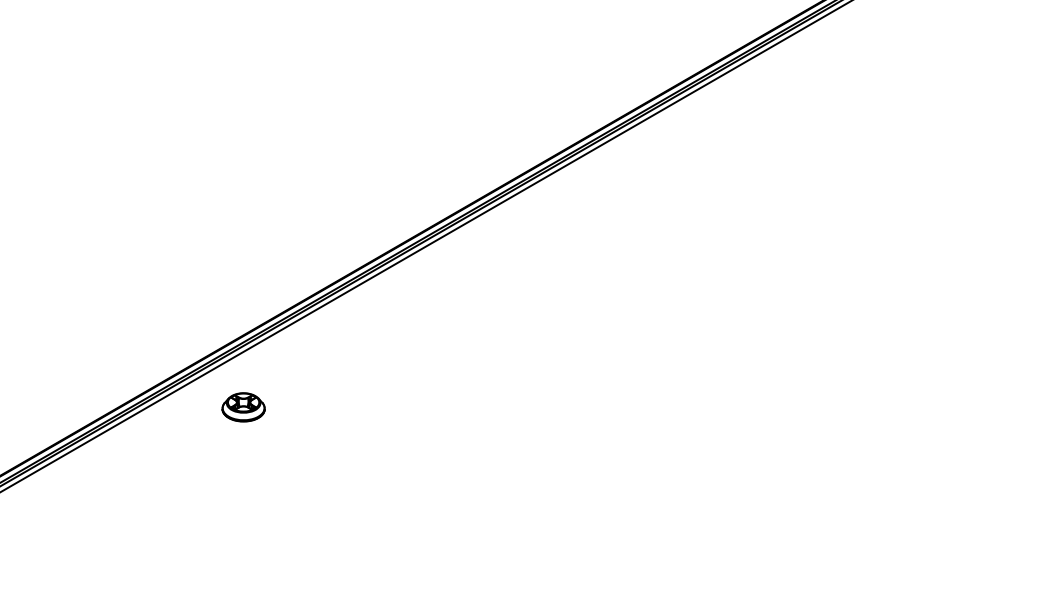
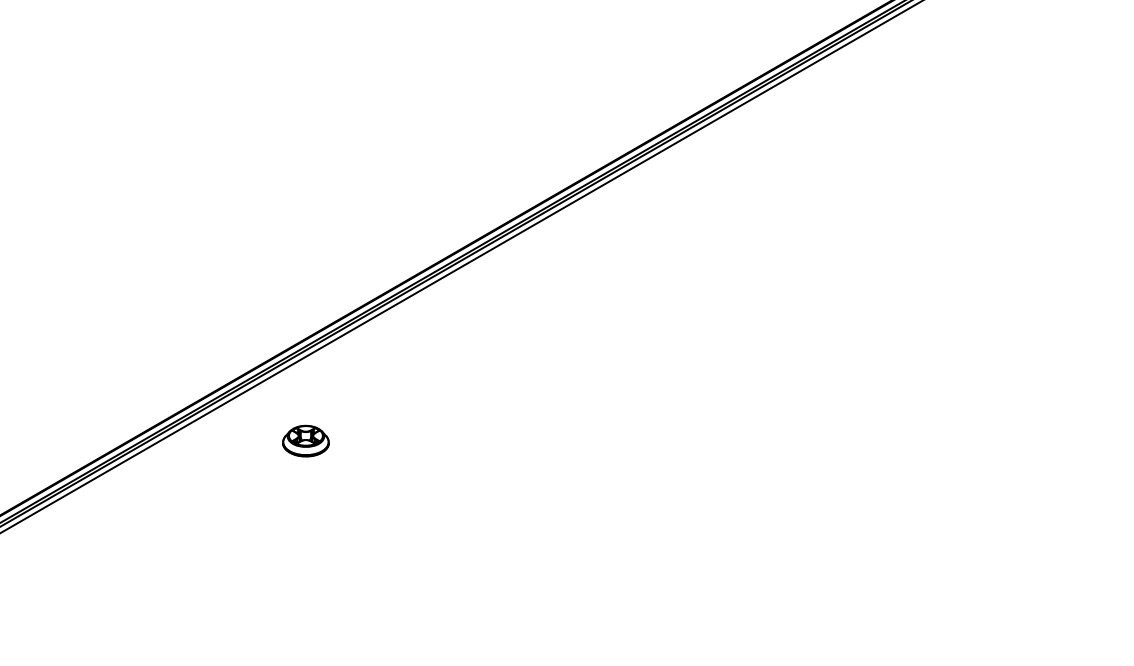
part: (243, 406) -> (305, 440), moved

